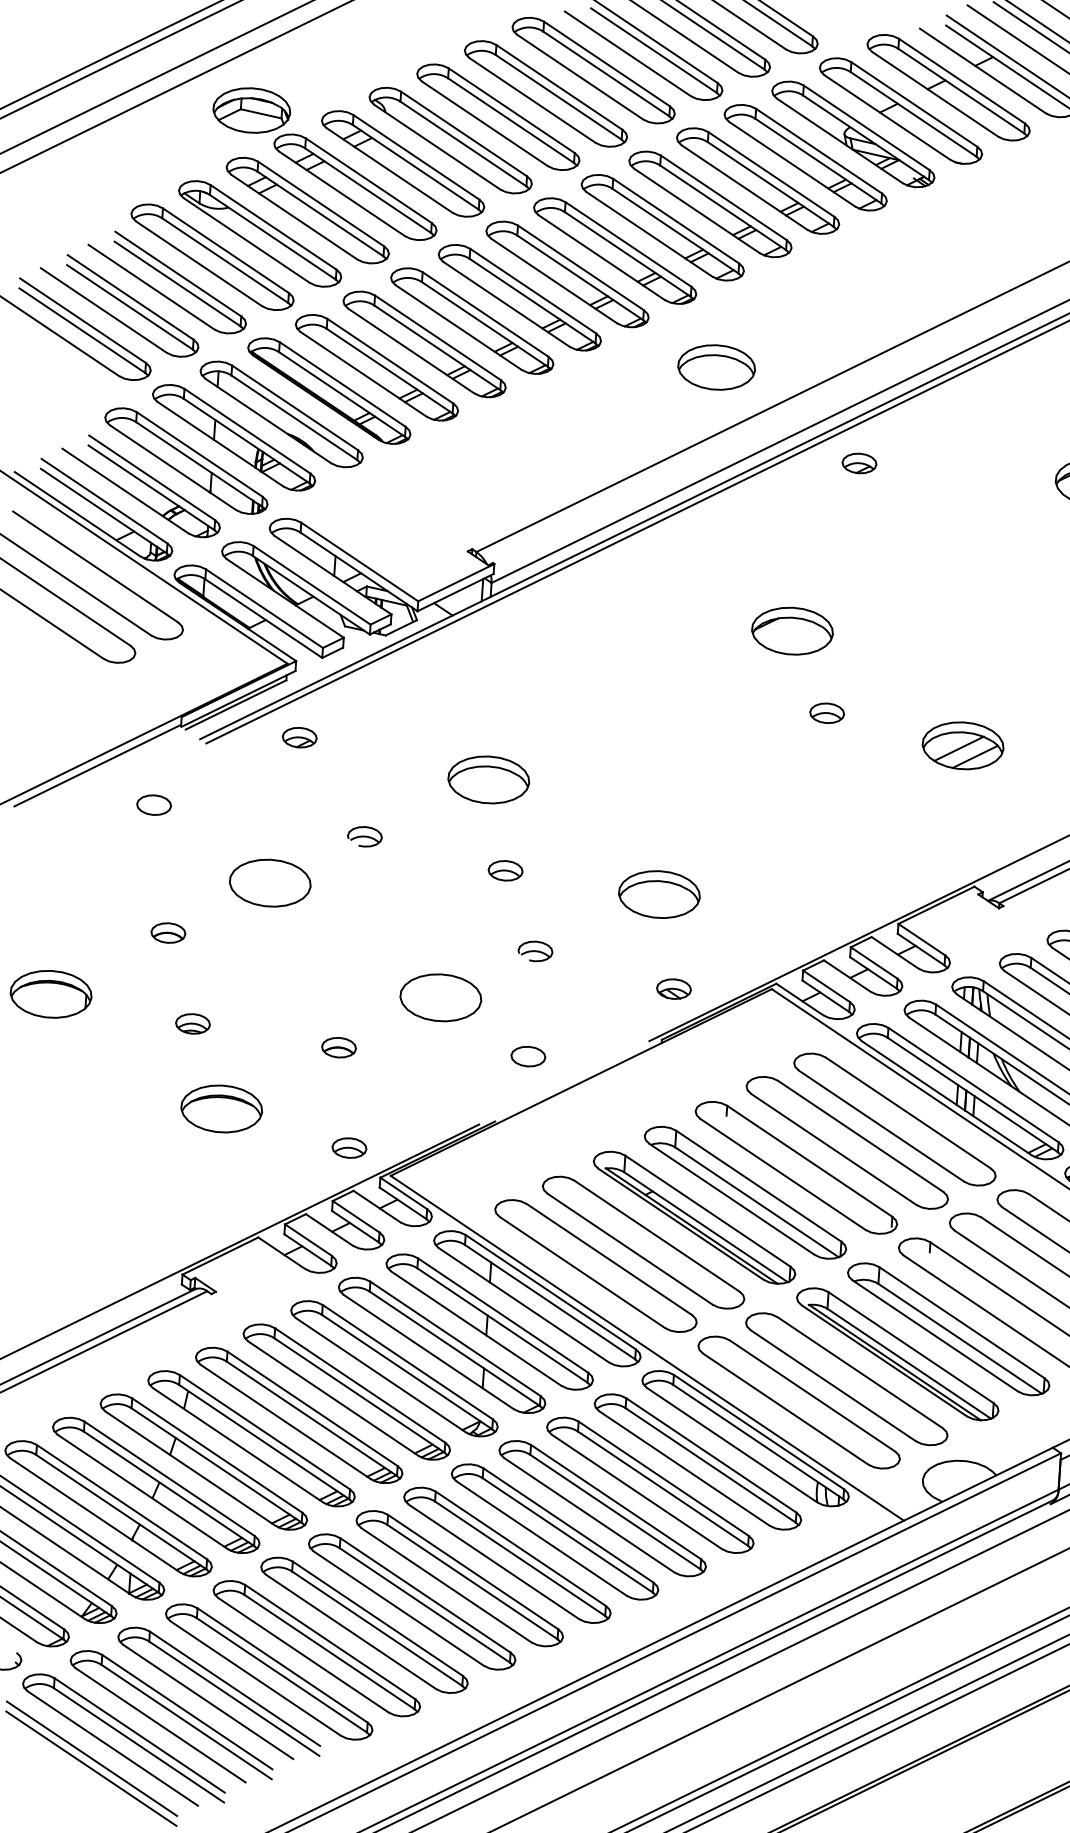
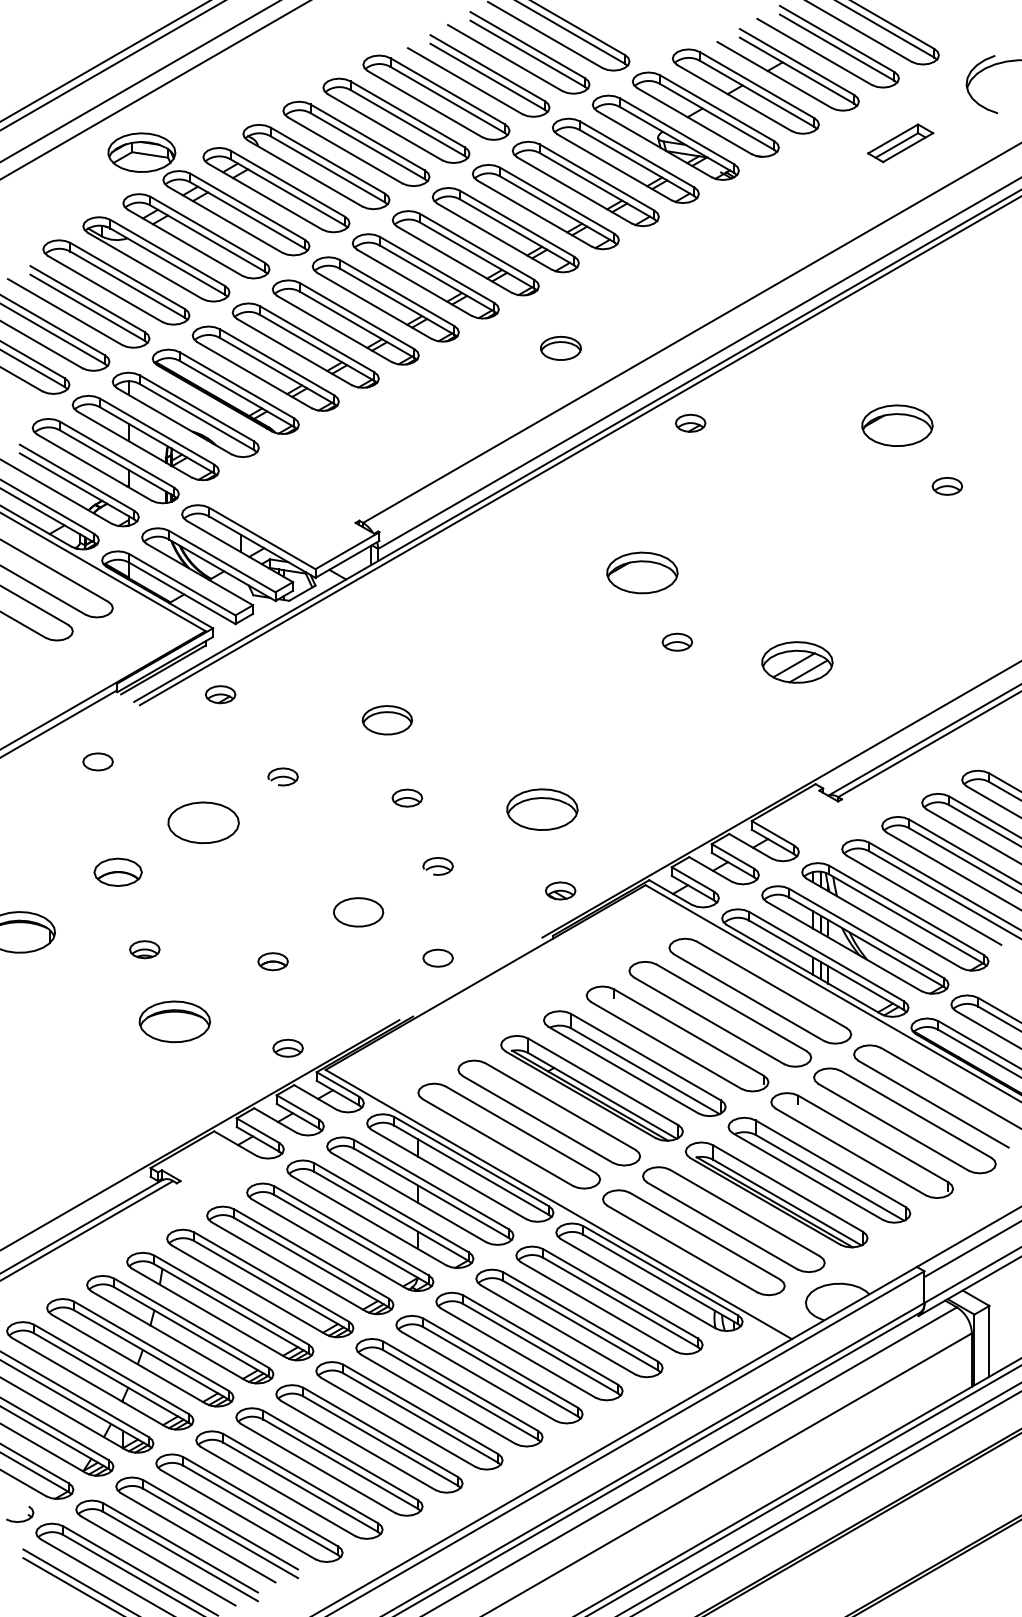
part: (716, 367) -> (560, 348), size x0.6
part: (488, 780) -> (387, 720), size x0.7
part: (167, 932) -> (117, 871), size x1.6
part: (440, 998) -> (358, 912), size x0.7

